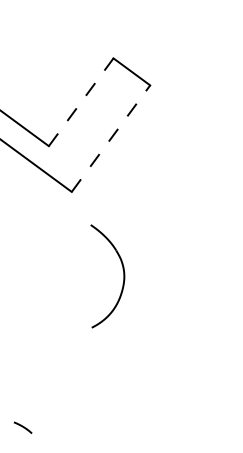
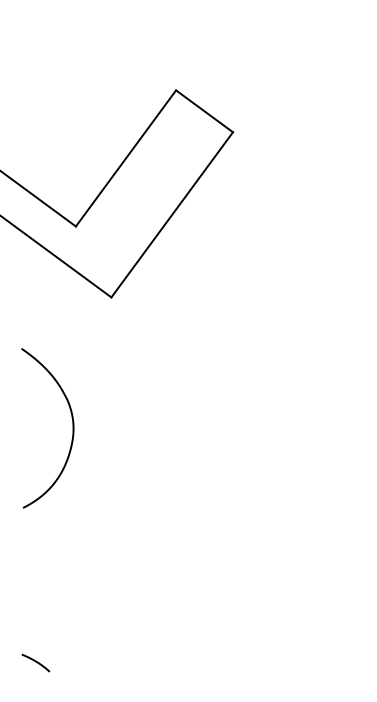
line: (81, 102) -> (126, 158), dashed -> solid
line: (111, 138) -> (172, 214), dashed -> solid
part: (123, 276) -> (72, 428), moved

